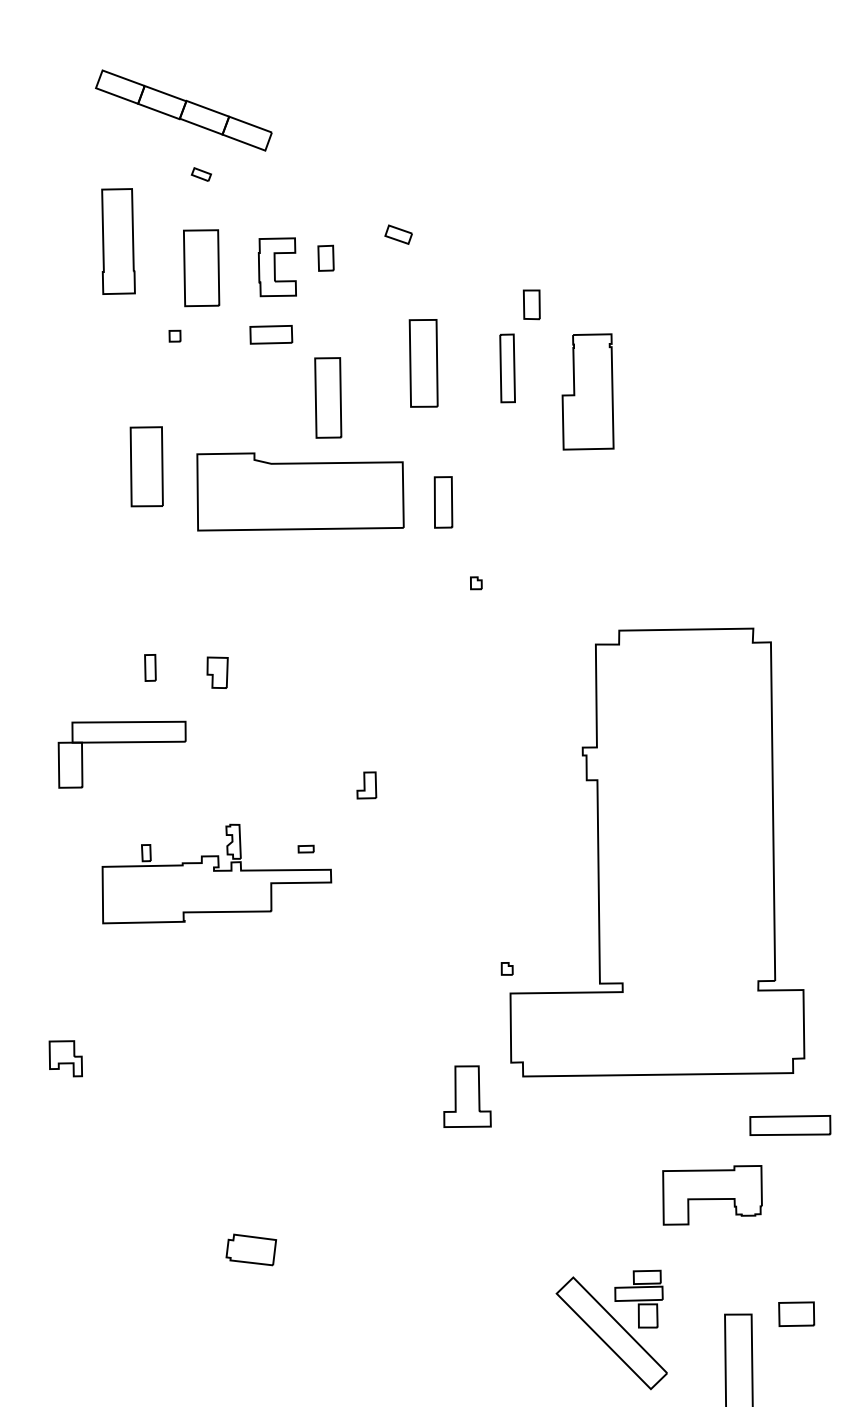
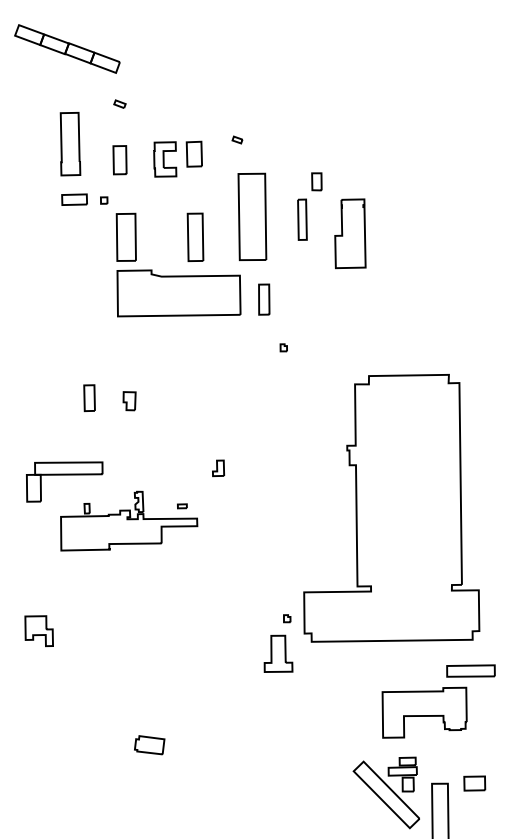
part: (183, 109) -> (67, 48), moved
part: (398, 233) -> (237, 139), size x0.62
part: (324, 257) -> (193, 153), size x1.67
part: (200, 269) -> (119, 160), size x0.62
part: (271, 334) -> (74, 199), moved
part: (423, 362) -> (252, 216), size x1.67
part: (145, 465) -> (125, 236), moved
part: (150, 668) -> (89, 398), size x1.67
part: (121, 753) -> (64, 481), moved
part: (507, 968) -> (287, 618), moved
part: (64, 1059) -> (38, 631), size x1.43
part: (712, 1195) -> (424, 712), size x1.43
part: (610, 1329) -> (385, 792), moved

